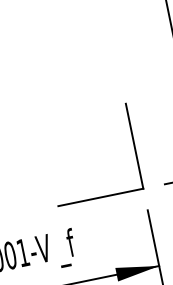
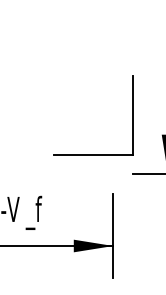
part: (133, 146) -> (132, 115), moved

